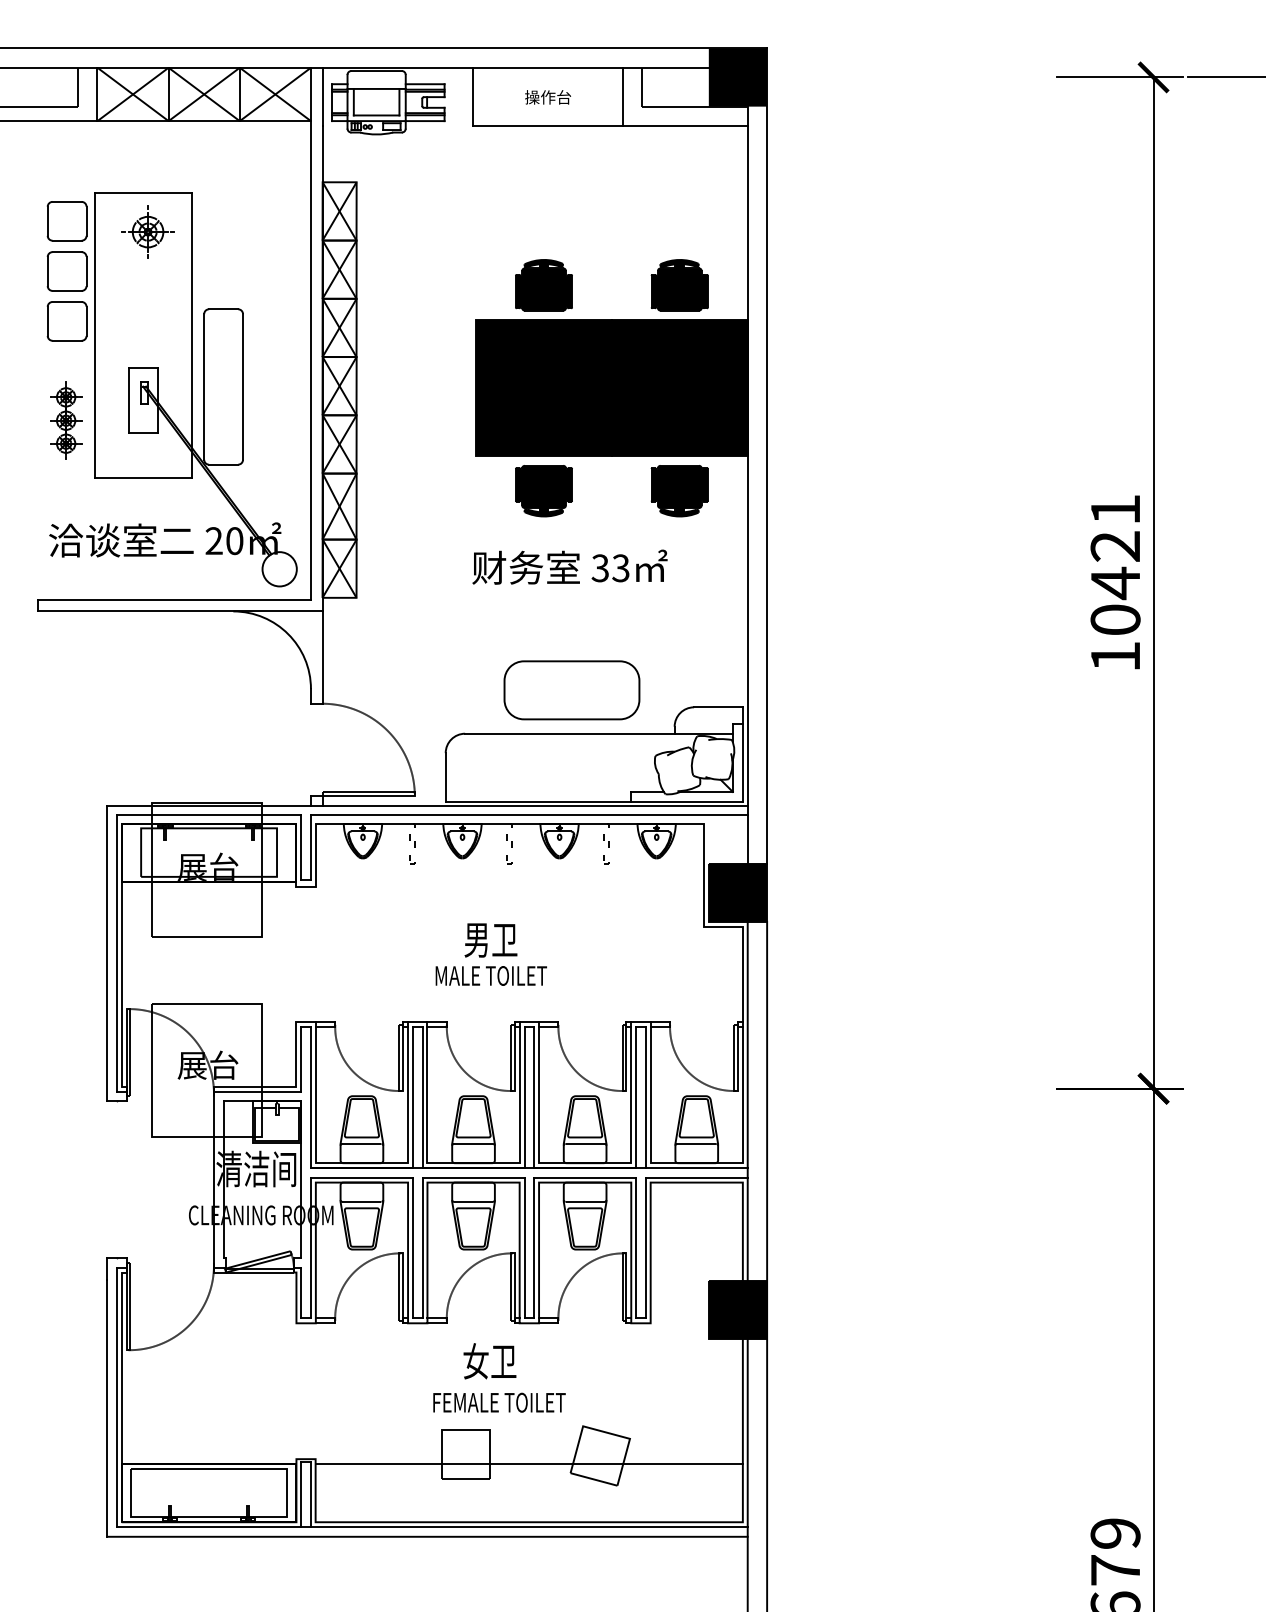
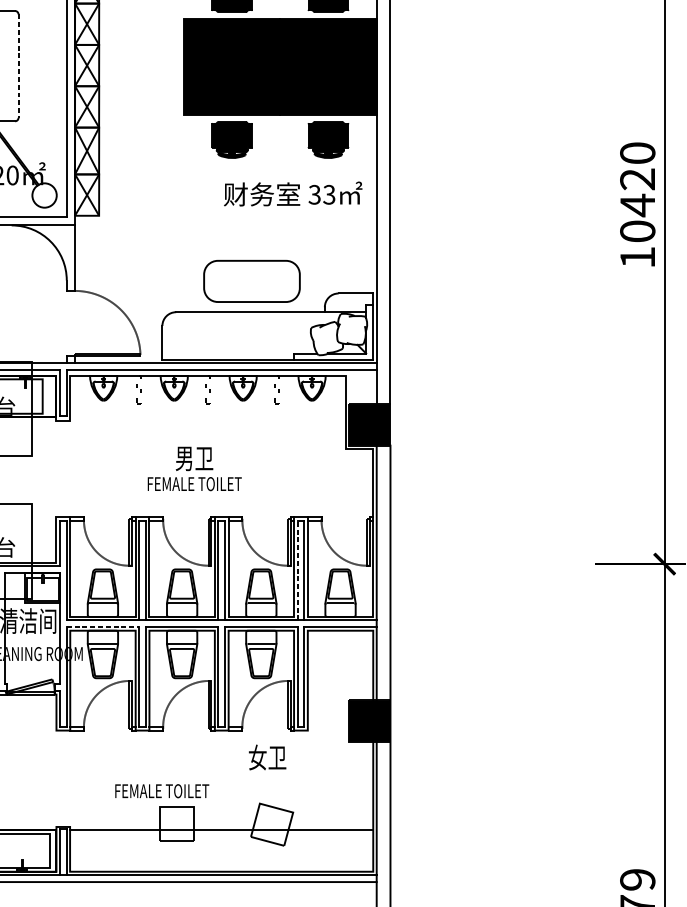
line: (243, 386) -> (18, 65), solid -> dashed
text: (1115, 509) -> (637, 153), 10421 -> 10420
text: (569, 566) -> (292, 193), moved
text: (491, 975) -> (194, 483), MALE TOILET -> FEMALE TOILET
line: (636, 1097) -> (297, 570), solid -> dashed
line: (361, 1177) -> (102, 627), solid -> dashed
text: (489, 1361) -> (267, 757), moved
text: (499, 1402) -> (162, 791), moved

